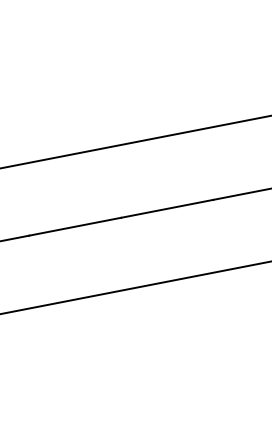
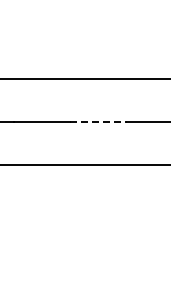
line: (168, 208) -> (99, 121), solid -> dashed

